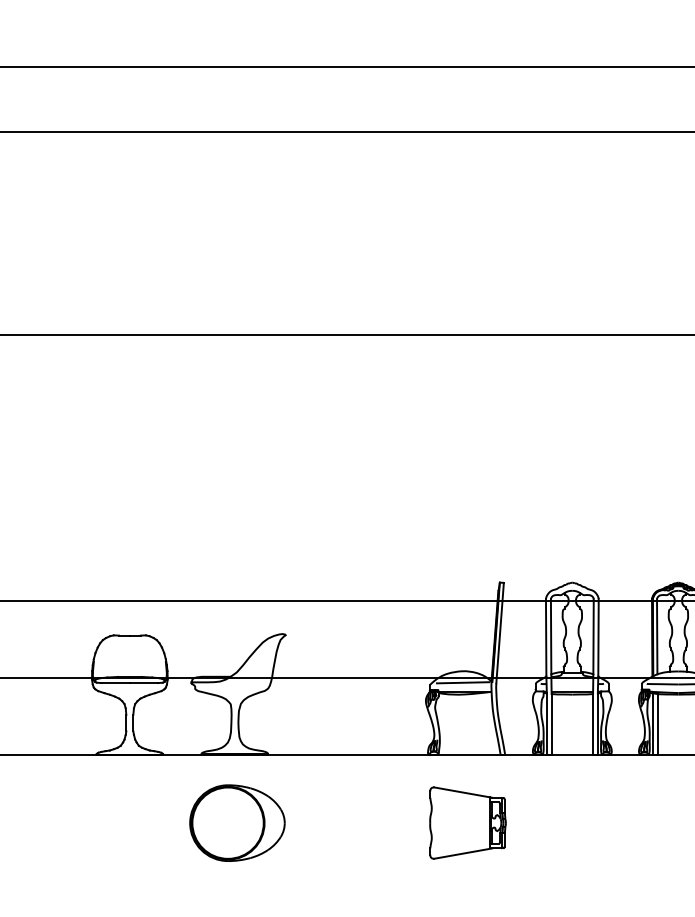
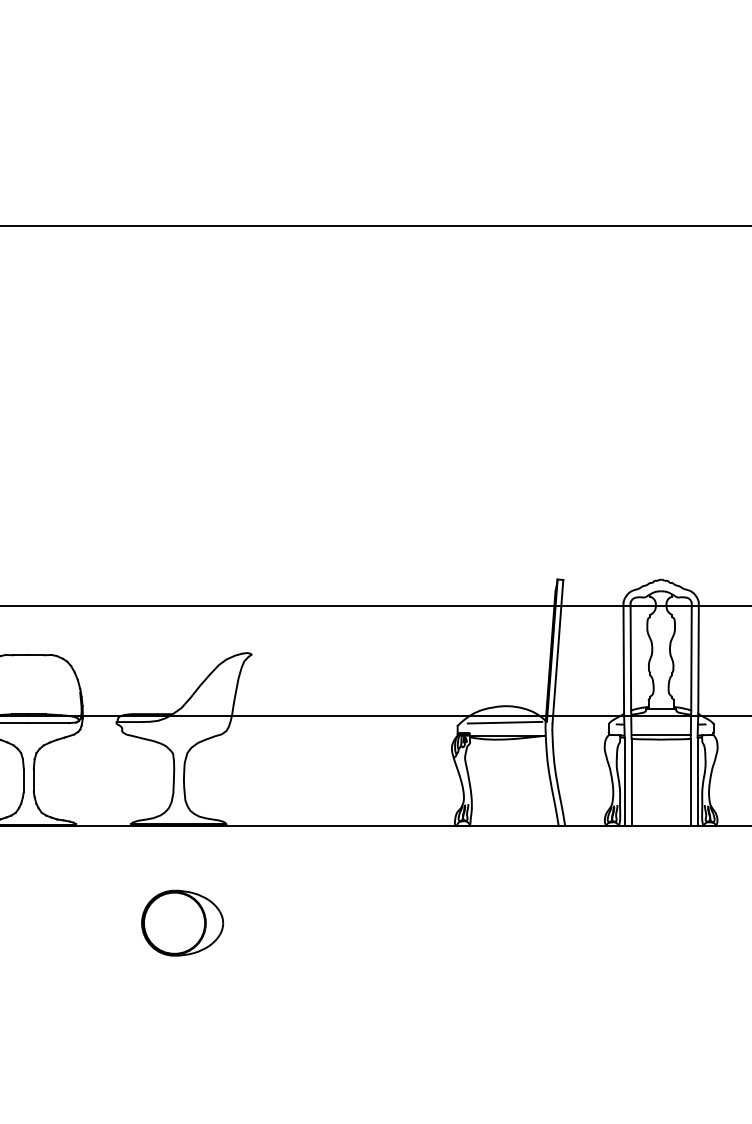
part: (237, 822) -> (182, 922), size x0.6
part: (467, 822) -> (511, 922), removed

